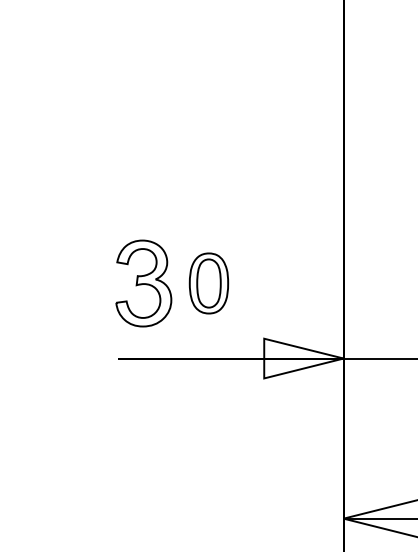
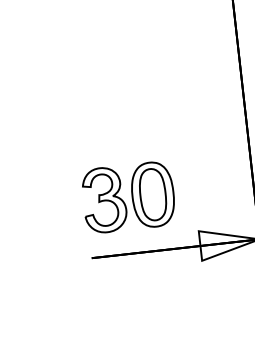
part: (208, 283) -> (152, 194), size x1.43

